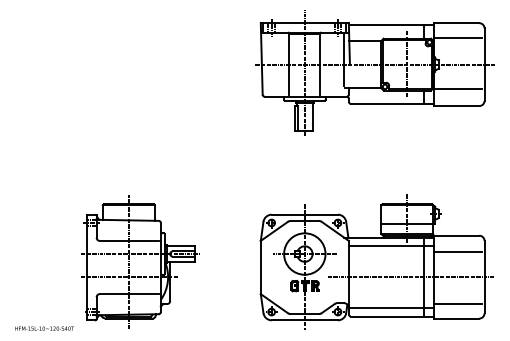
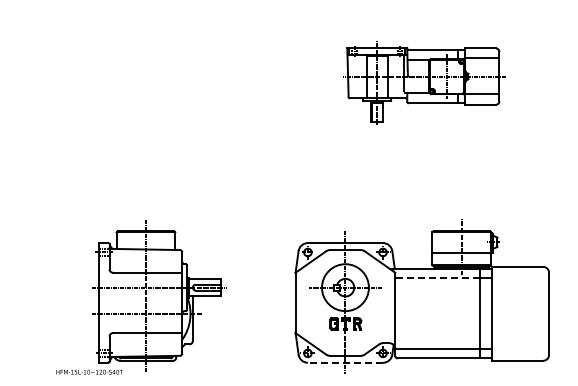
part: (374, 72) -> (424, 81), size x0.6
line: (386, 245) -> (437, 278), solid -> dashed
line: (457, 252) -> (518, 285), removed
line: (410, 276) -> (465, 313), removed
line: (457, 304) -> (518, 344), removed
line: (304, 320) -> (345, 362), solid -> dashed
text: (44, 328) -> (89, 371), moved

